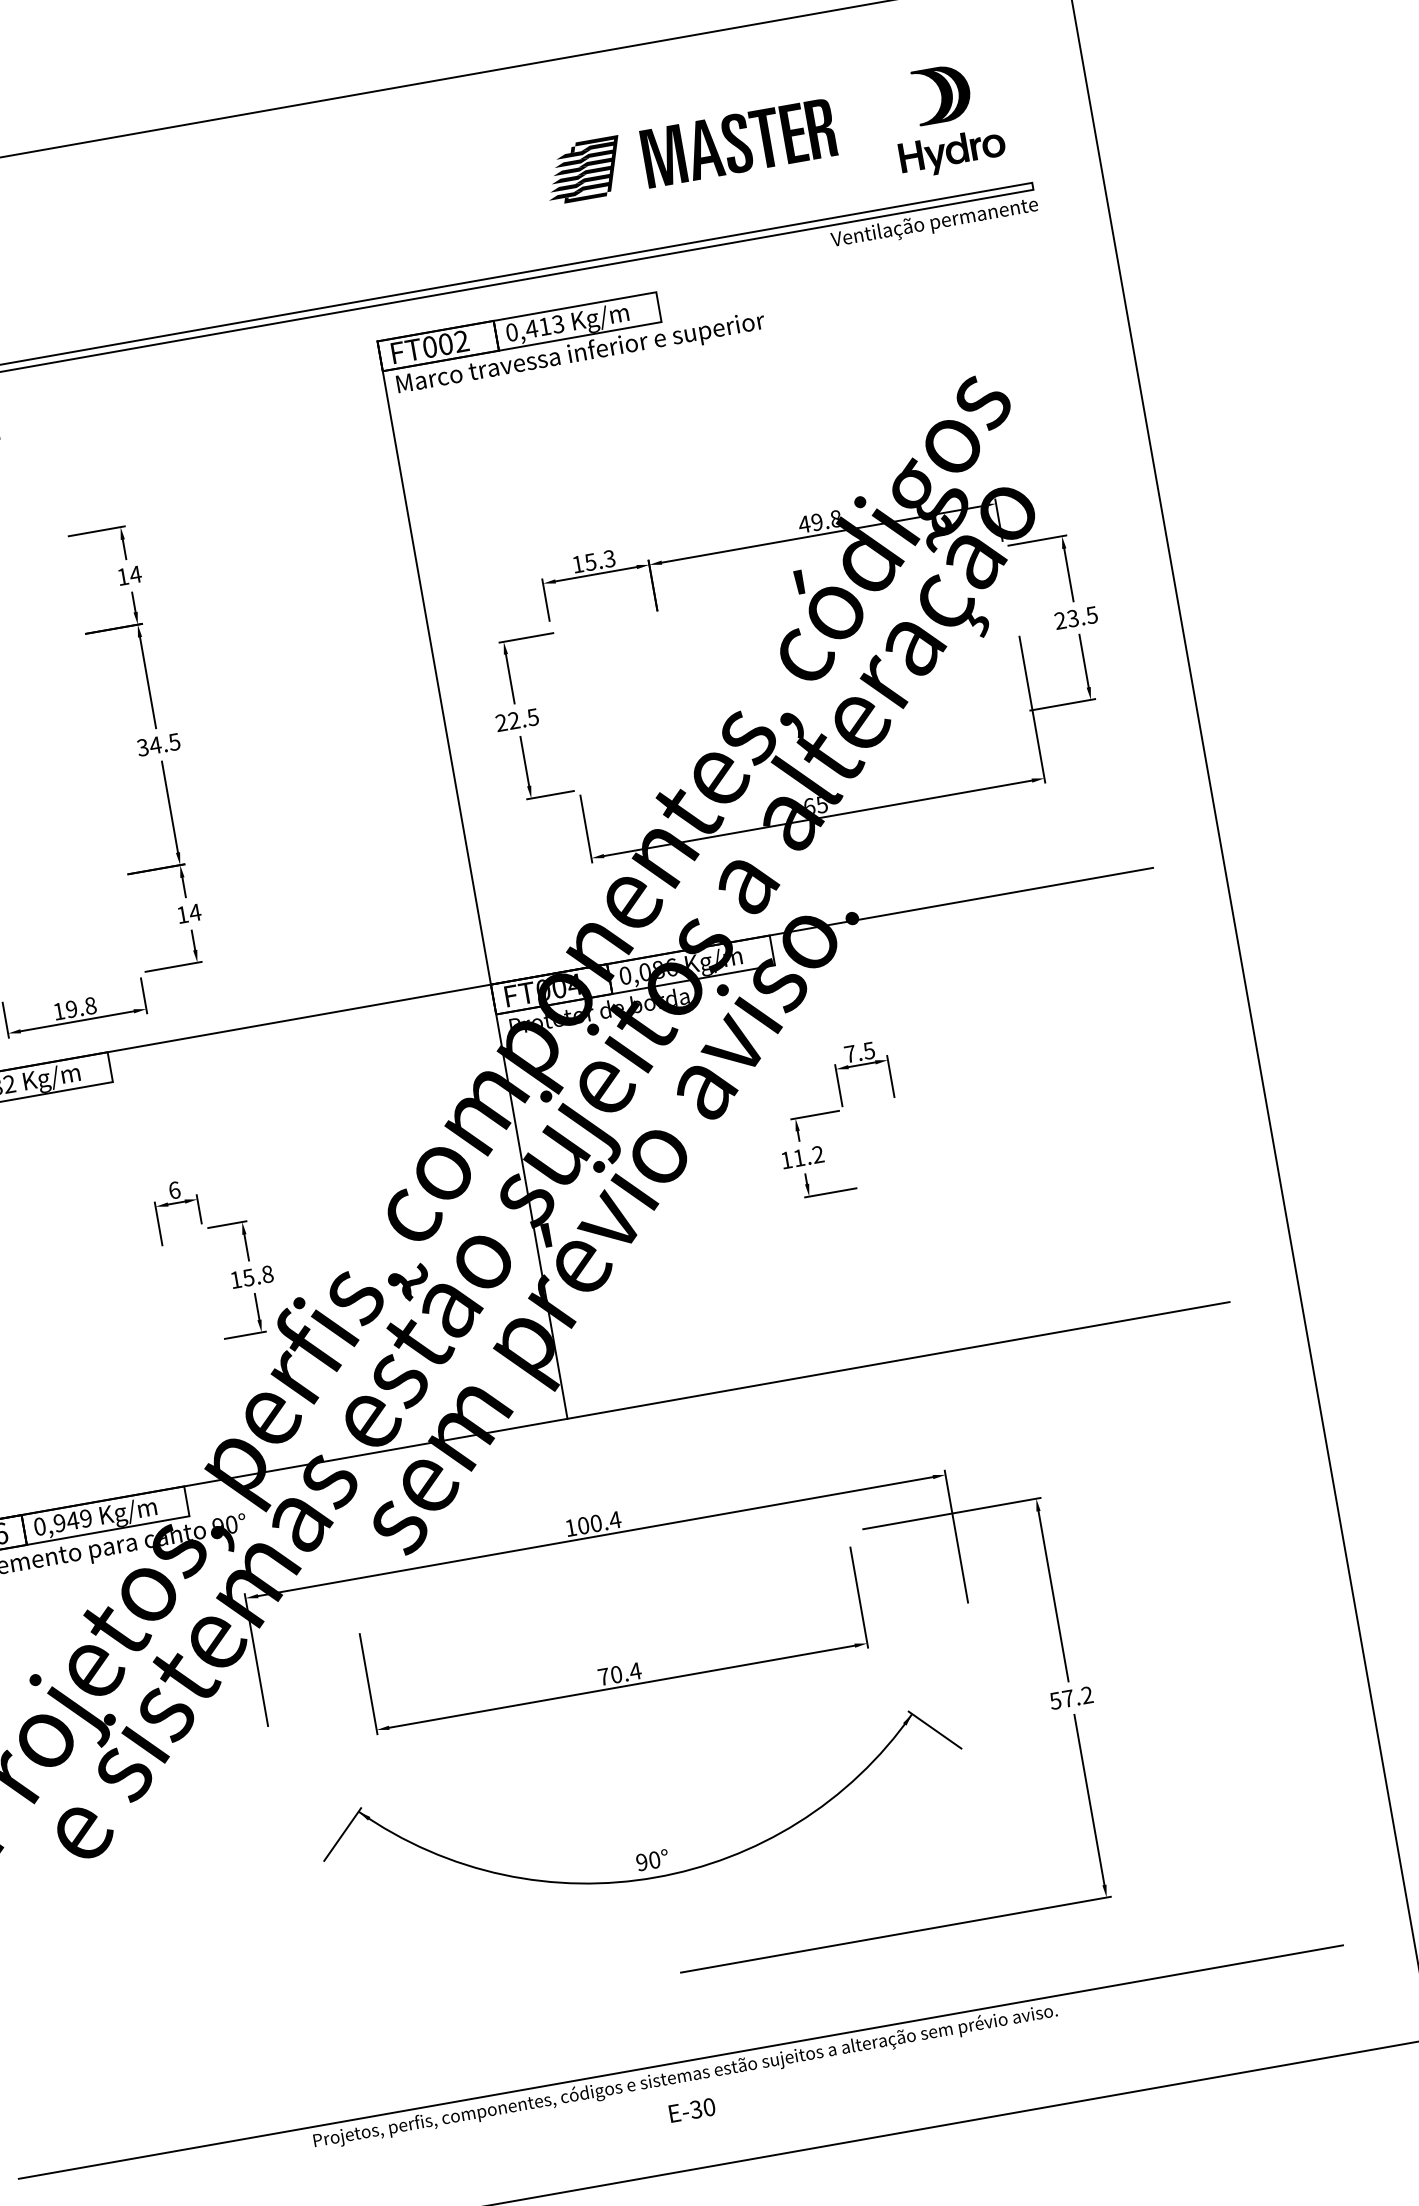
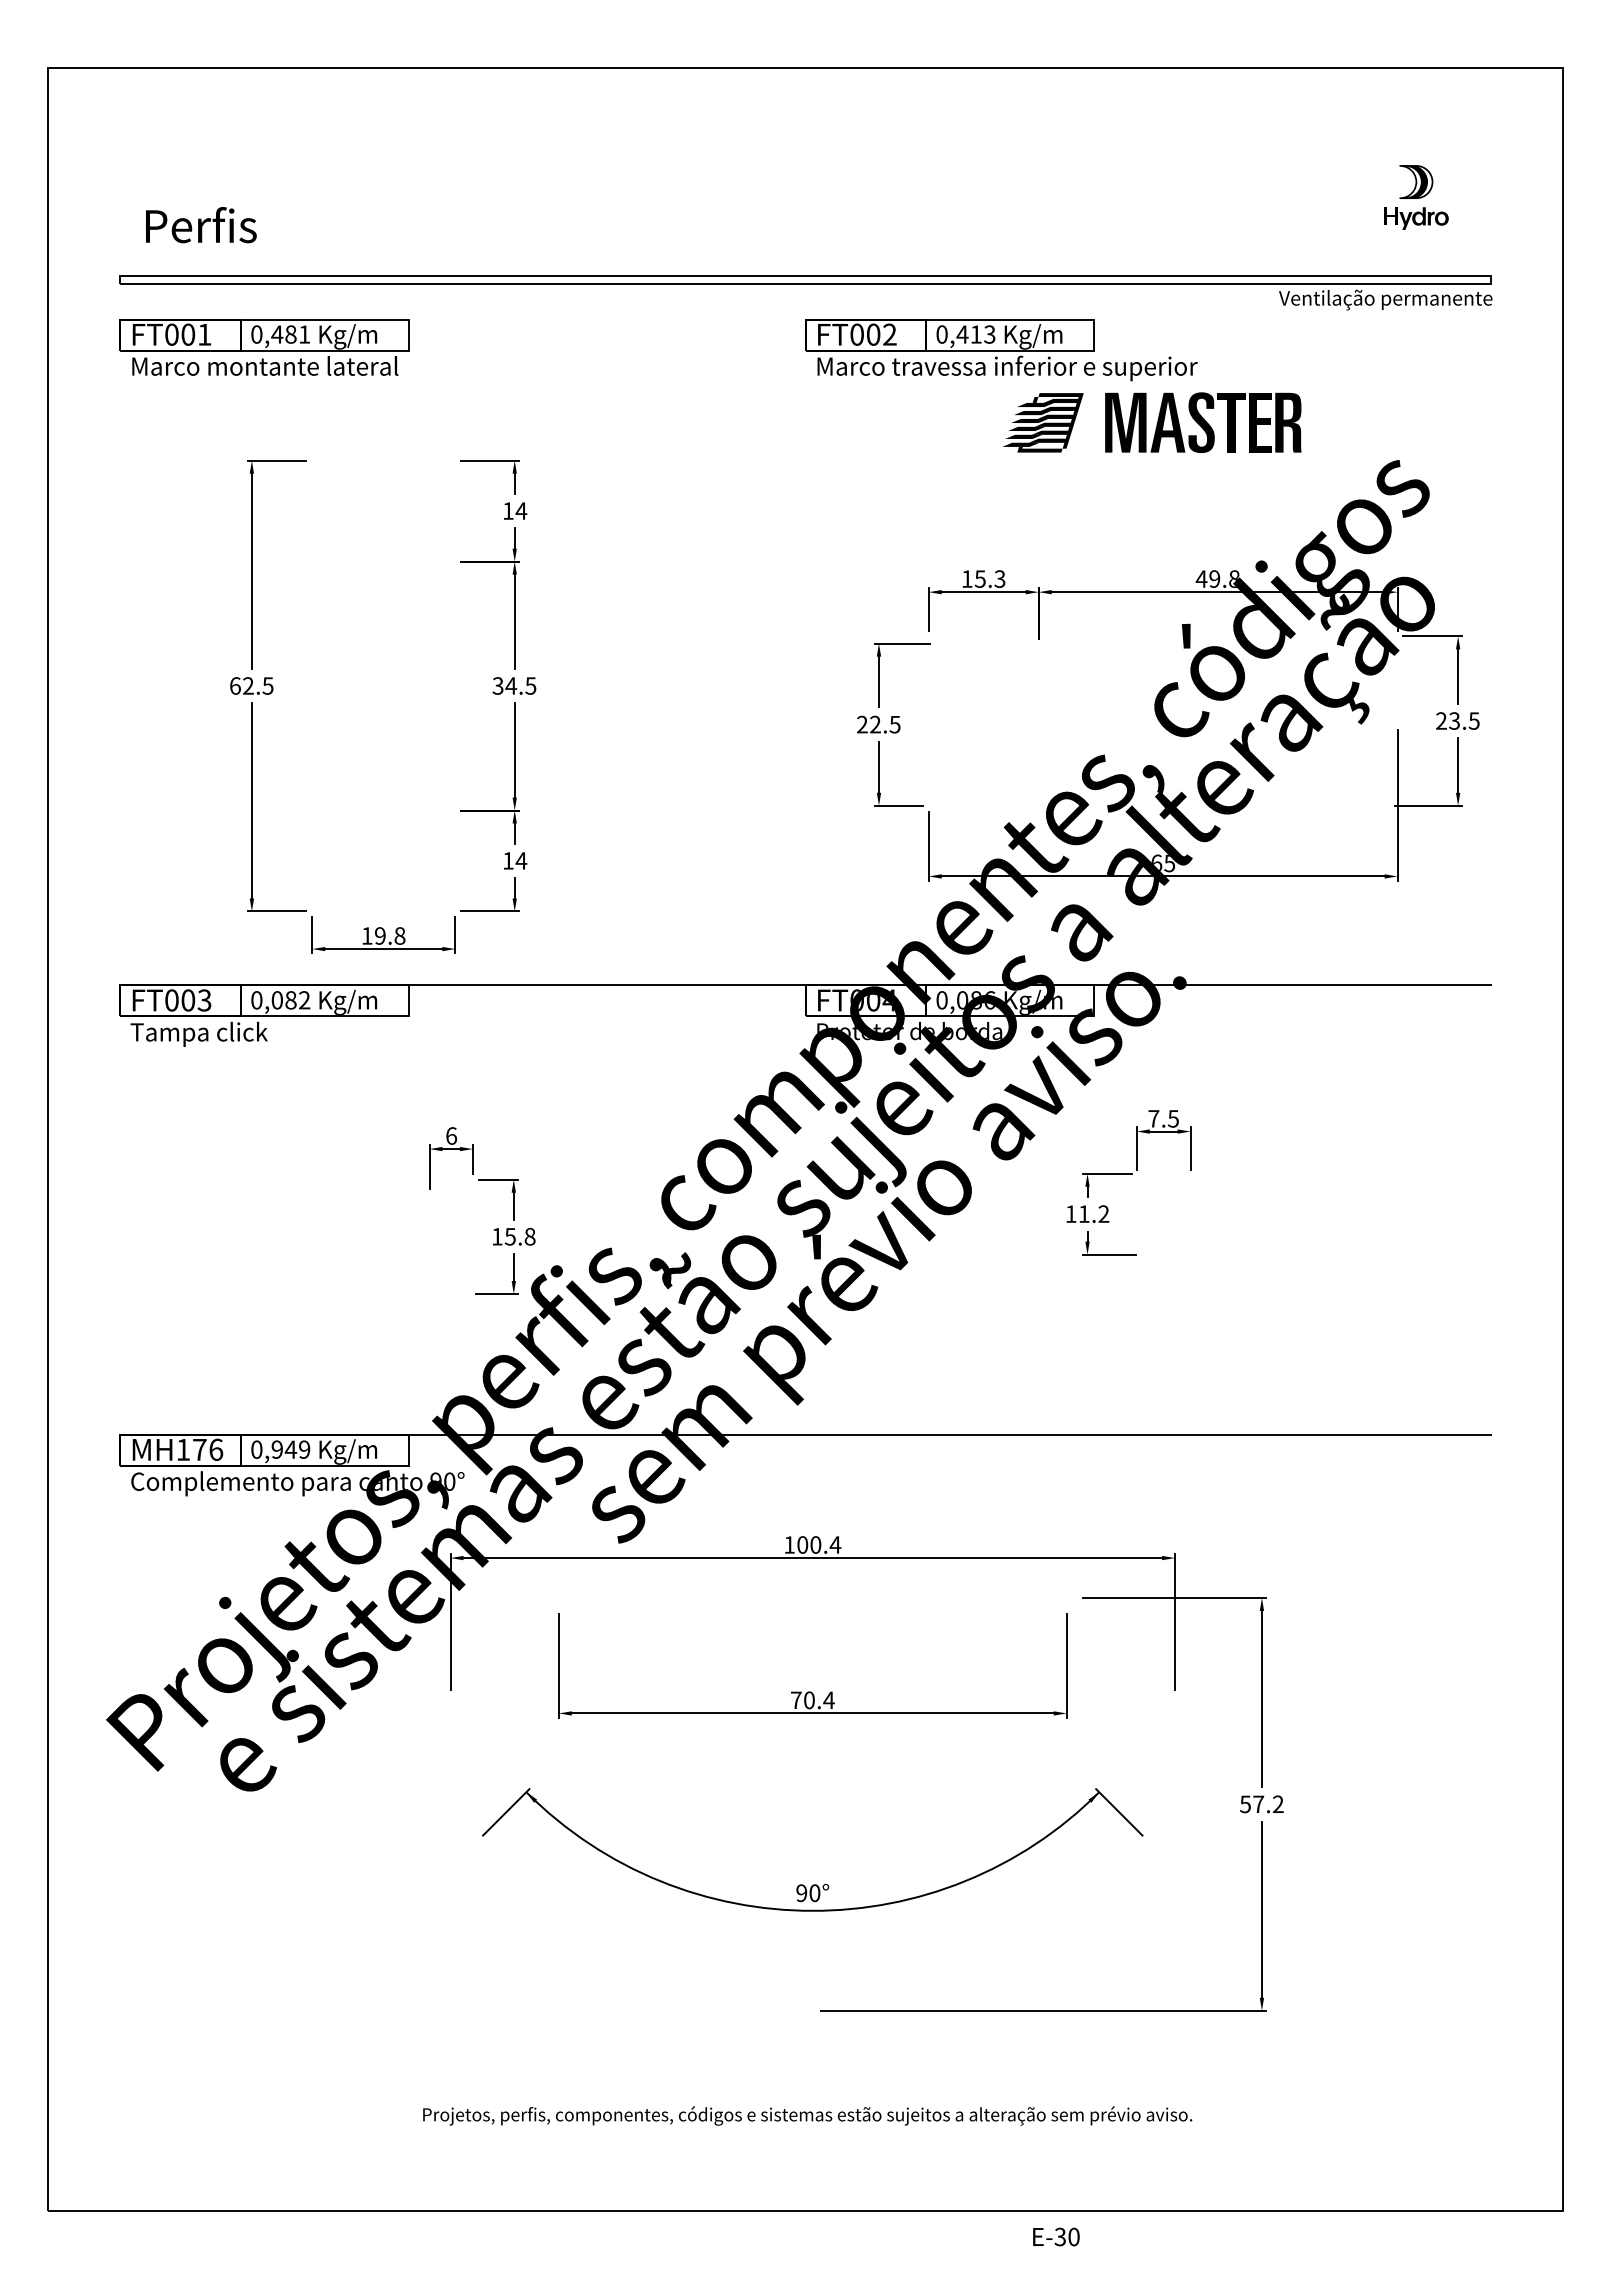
part: (947, 119) -> (1416, 197), size x0.6
part: (689, 151) -> (1152, 422), moved
line: (472, 879) -> (805, 876), removed
line: (680, 2061) -> (805, 2100), removed
text: (692, 2109) -> (1056, 2236), moved

